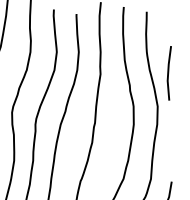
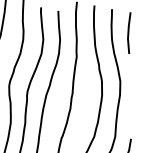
line: (169, 72) -> (129, 32), moved

